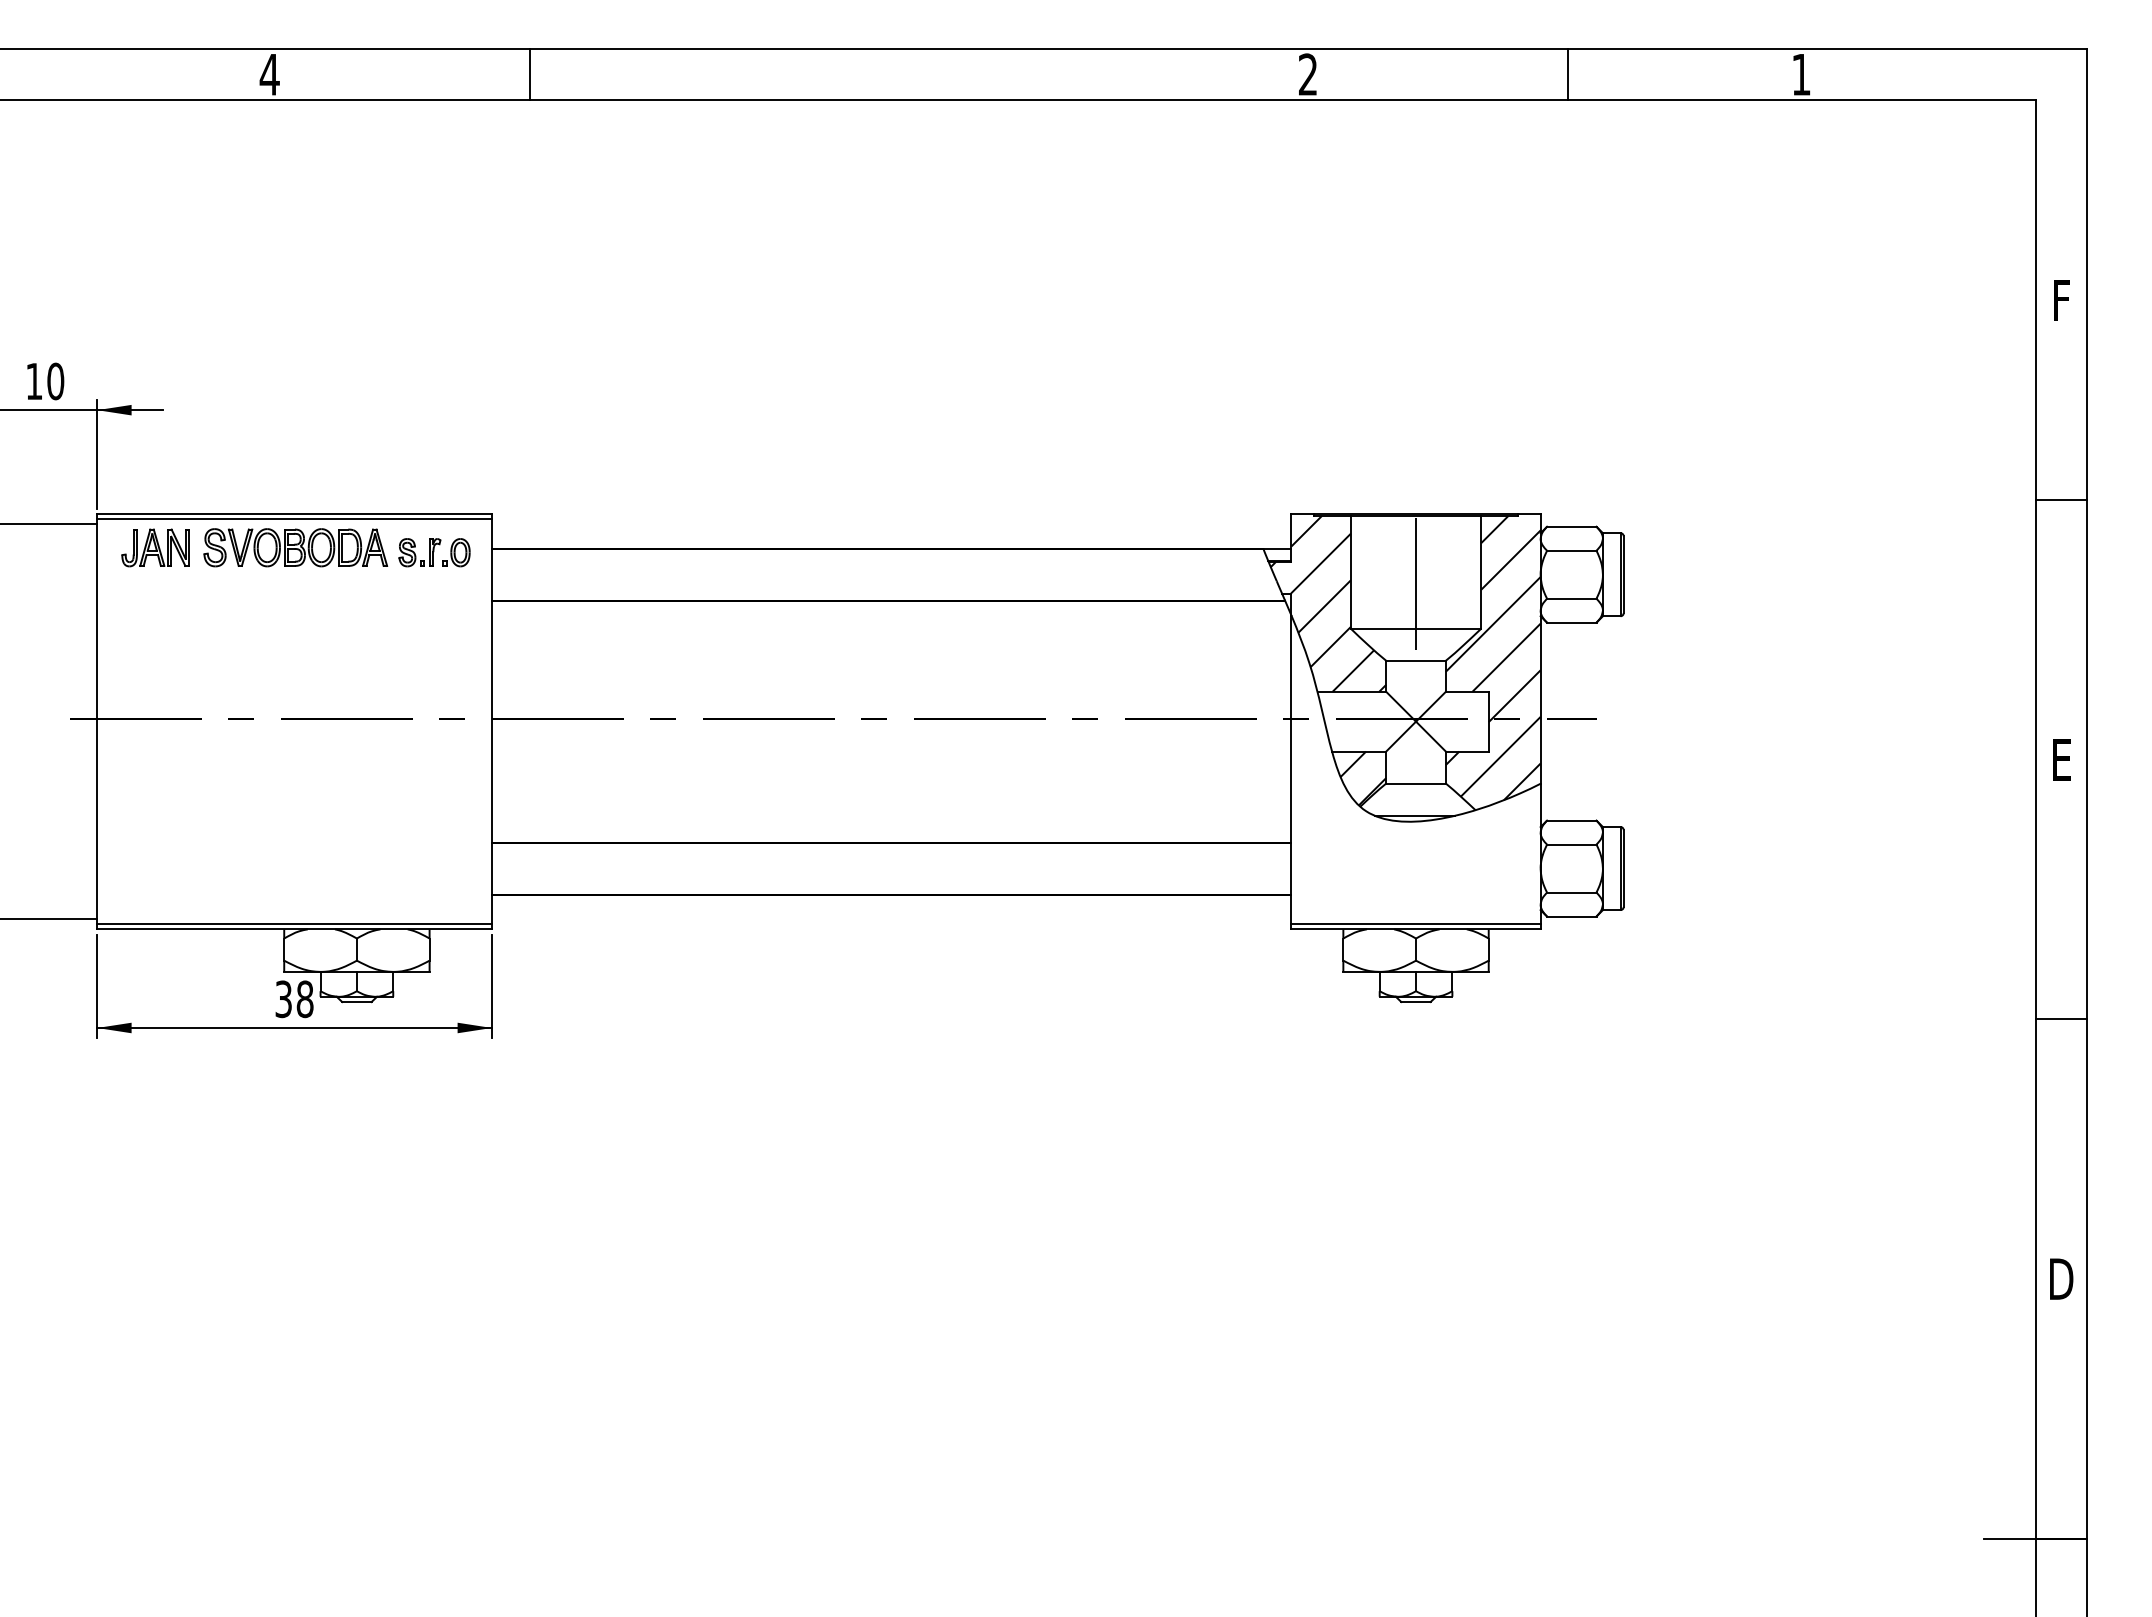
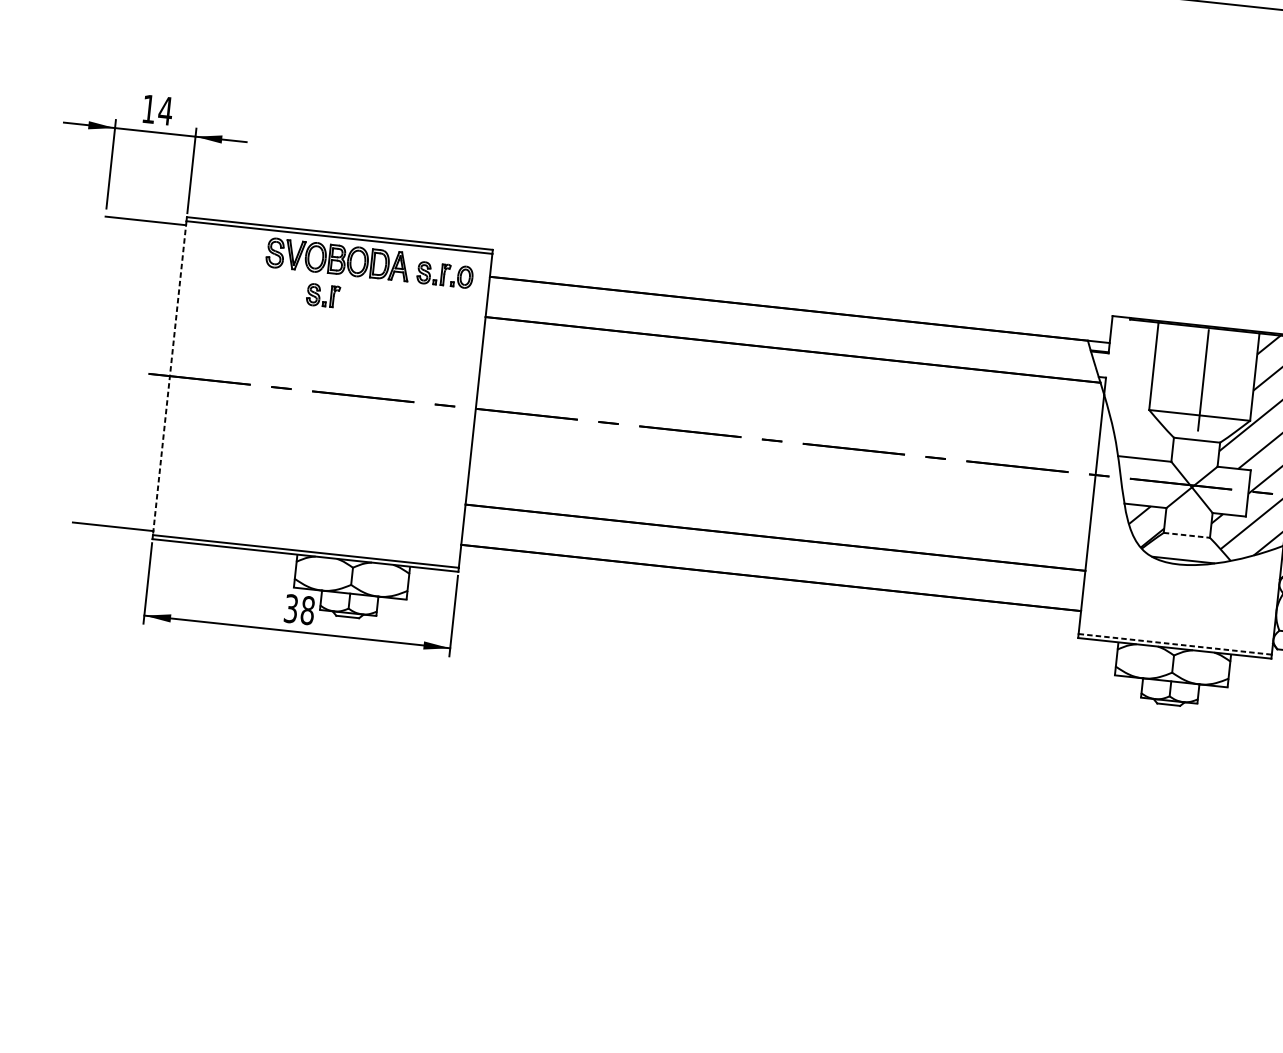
text: (55, 381) -> (165, 110), 10 -> 14
part: (155, 547) -> (229, 247), removed
part: (281, 595) -> (322, 295), added
hatch: (1328, 603) -> (1133, 388), removed
line: (97, 722) -> (169, 378), solid -> dashed
line: (1416, 783) -> (1187, 535), solid -> dashed
line: (1416, 924) -> (1175, 644), solid -> dashed

